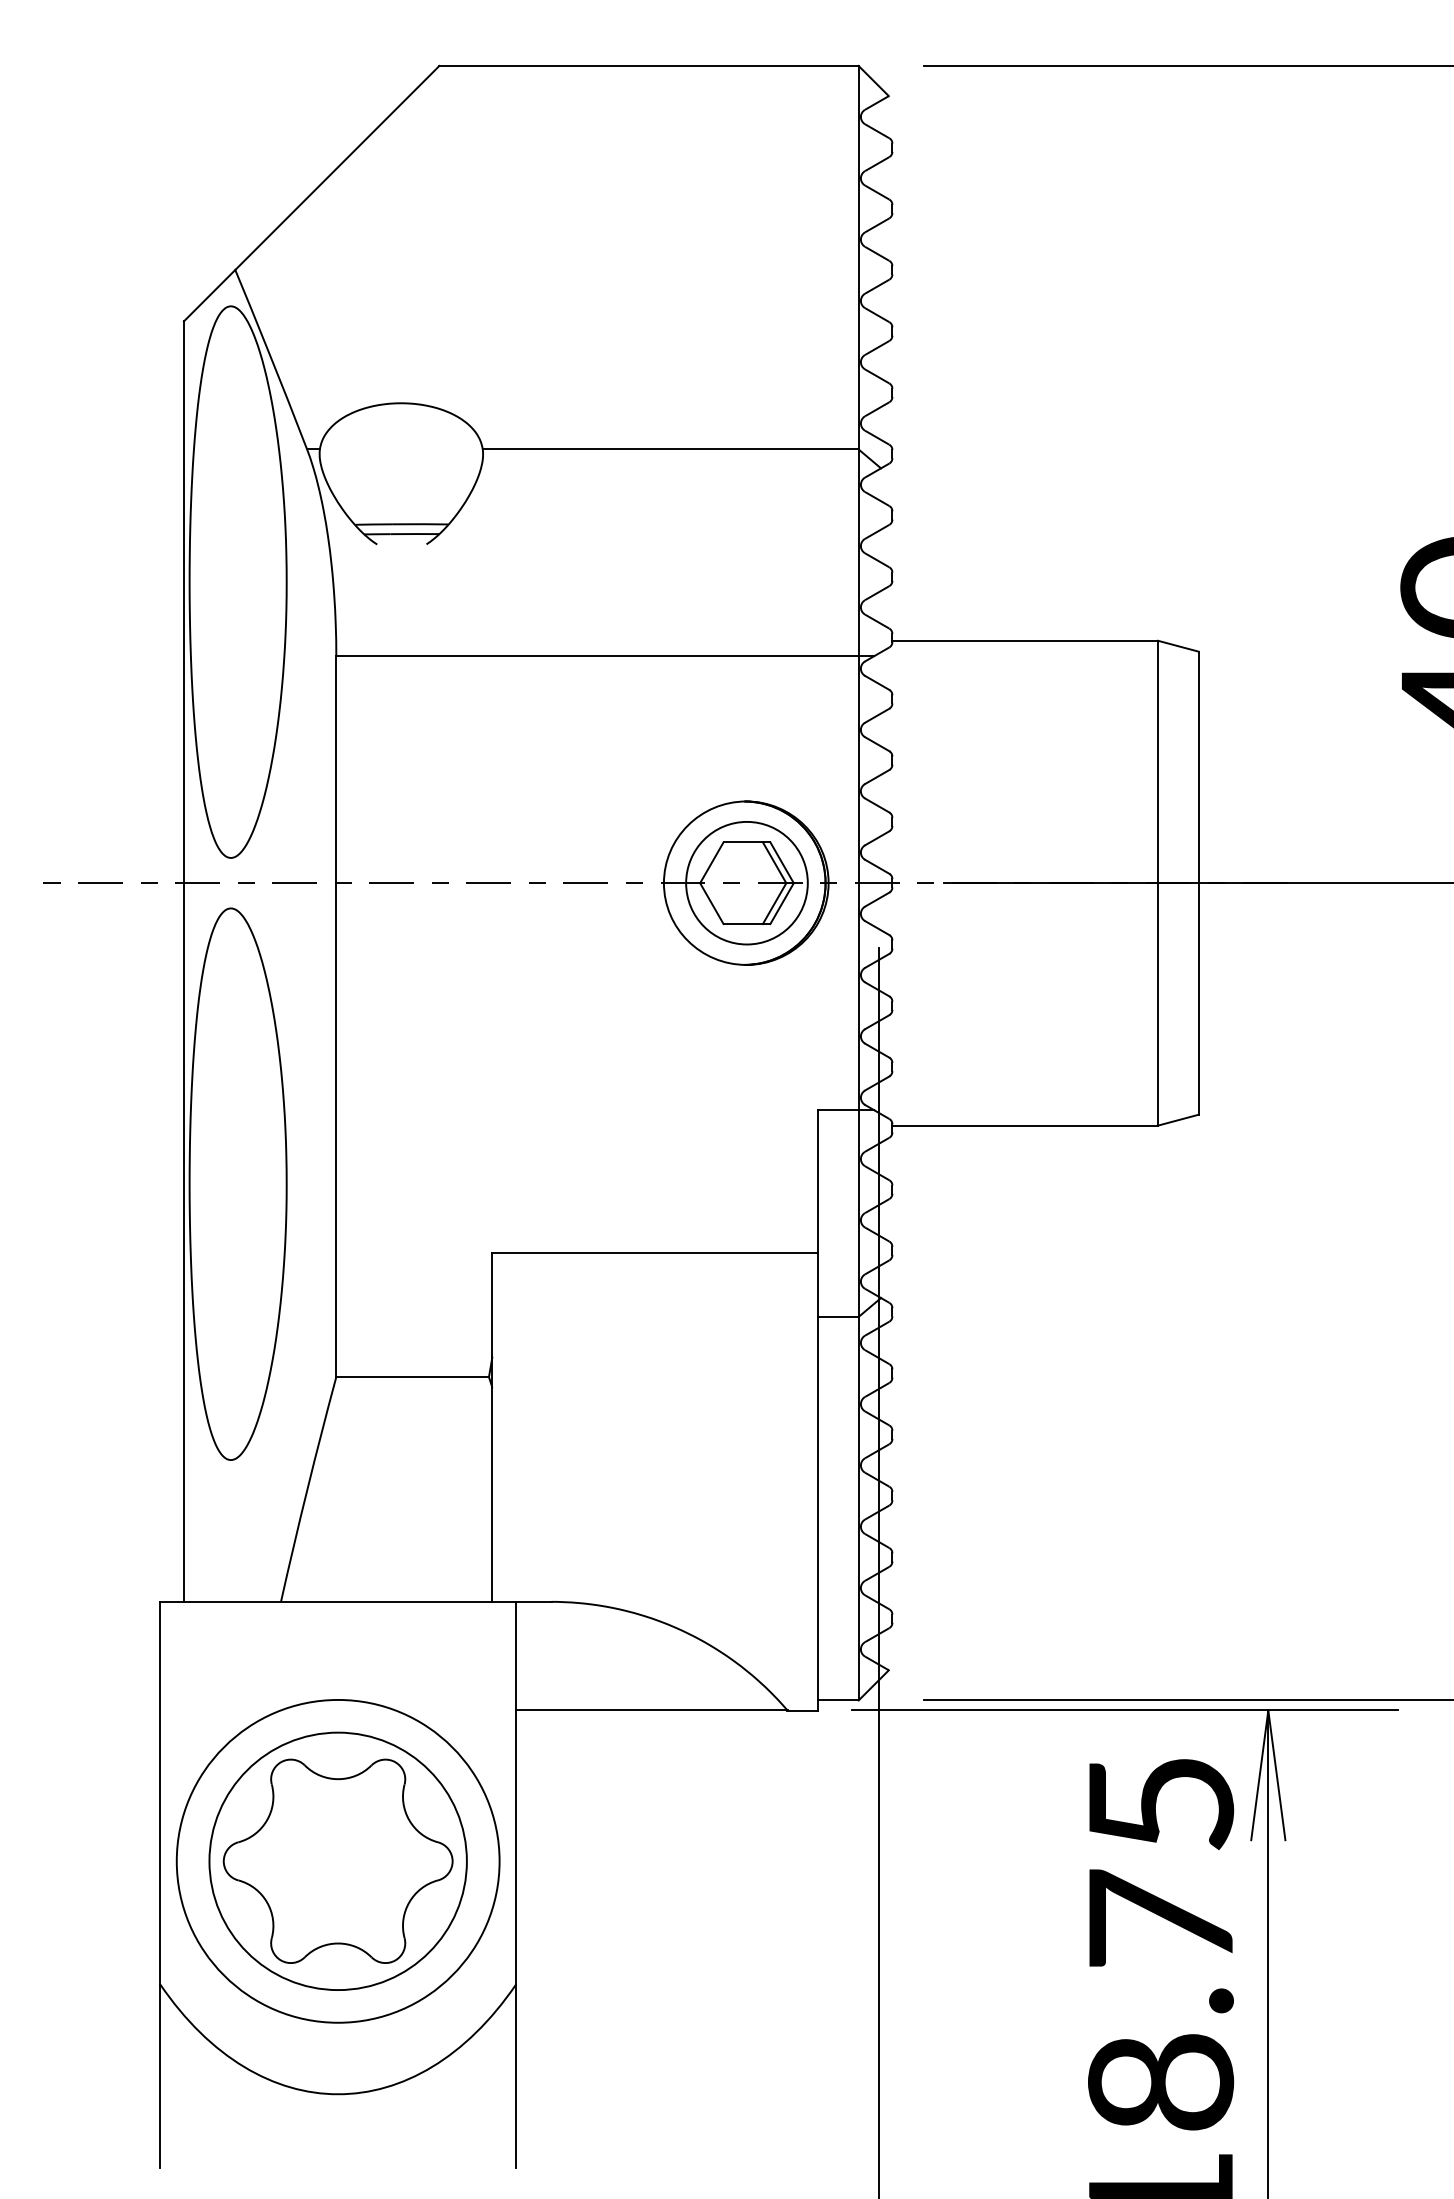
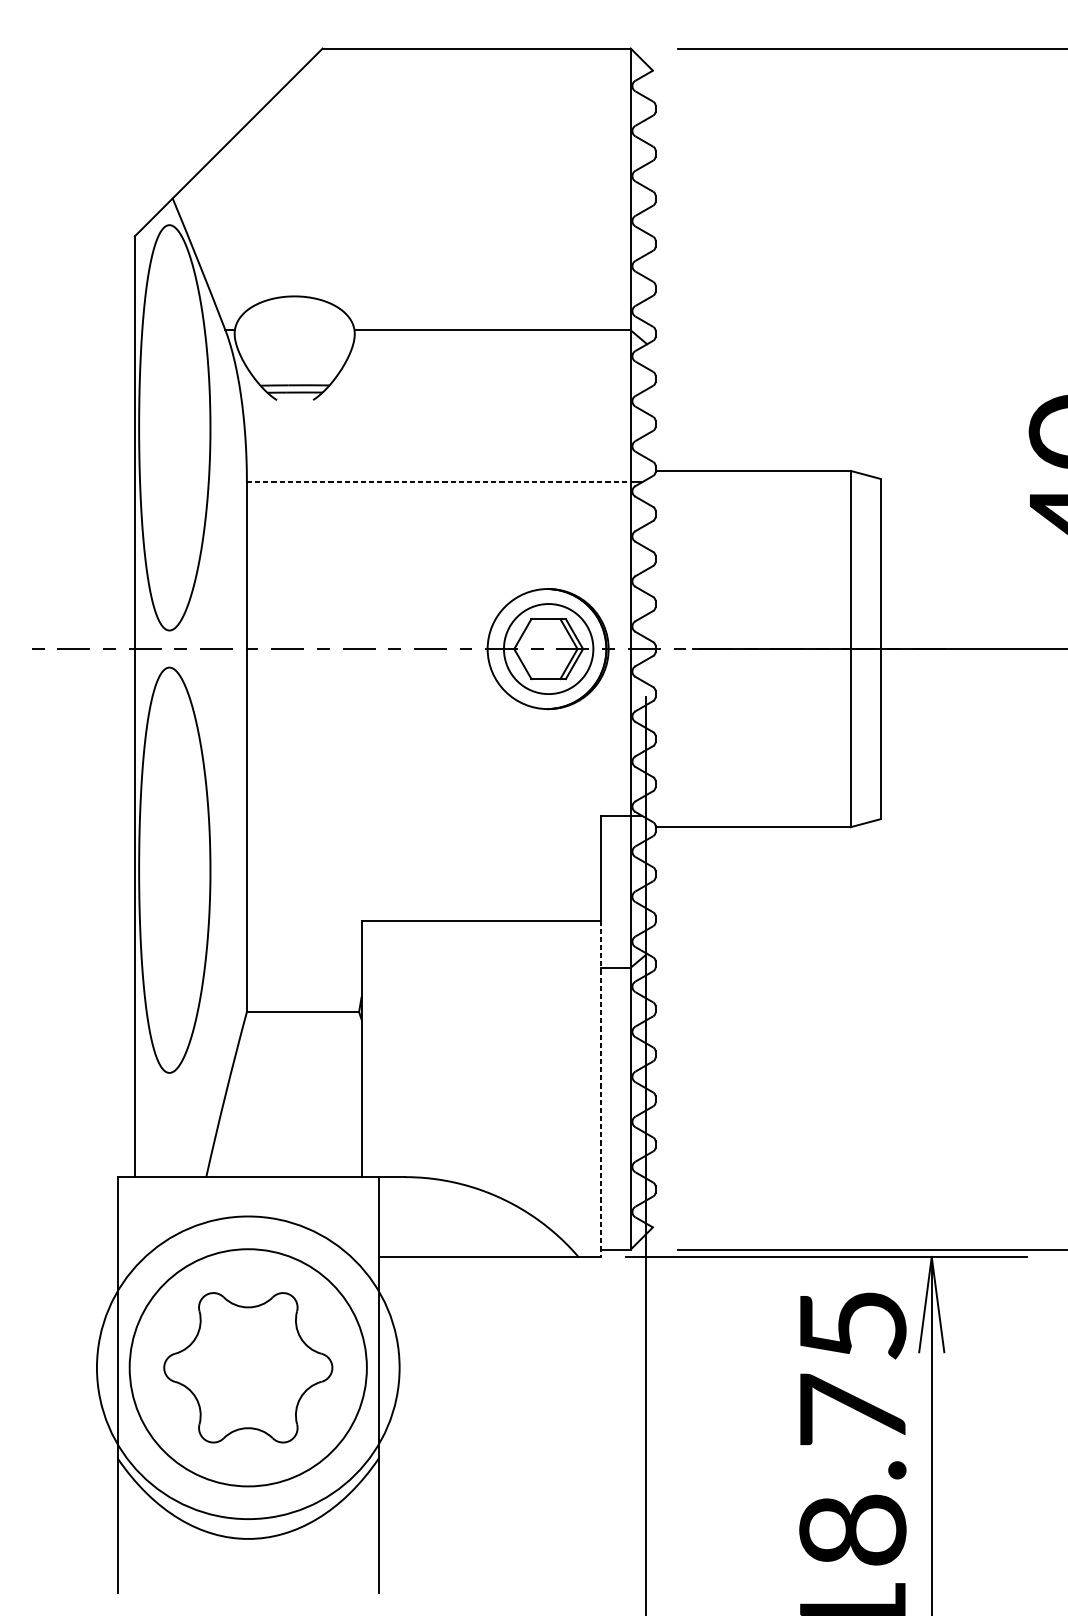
line: (598, 656) -> (439, 482), solid -> dashed
line: (817, 1482) -> (600, 1089), solid -> dashed
circle: (337, 1861) -> (247, 1367), size x1.6

